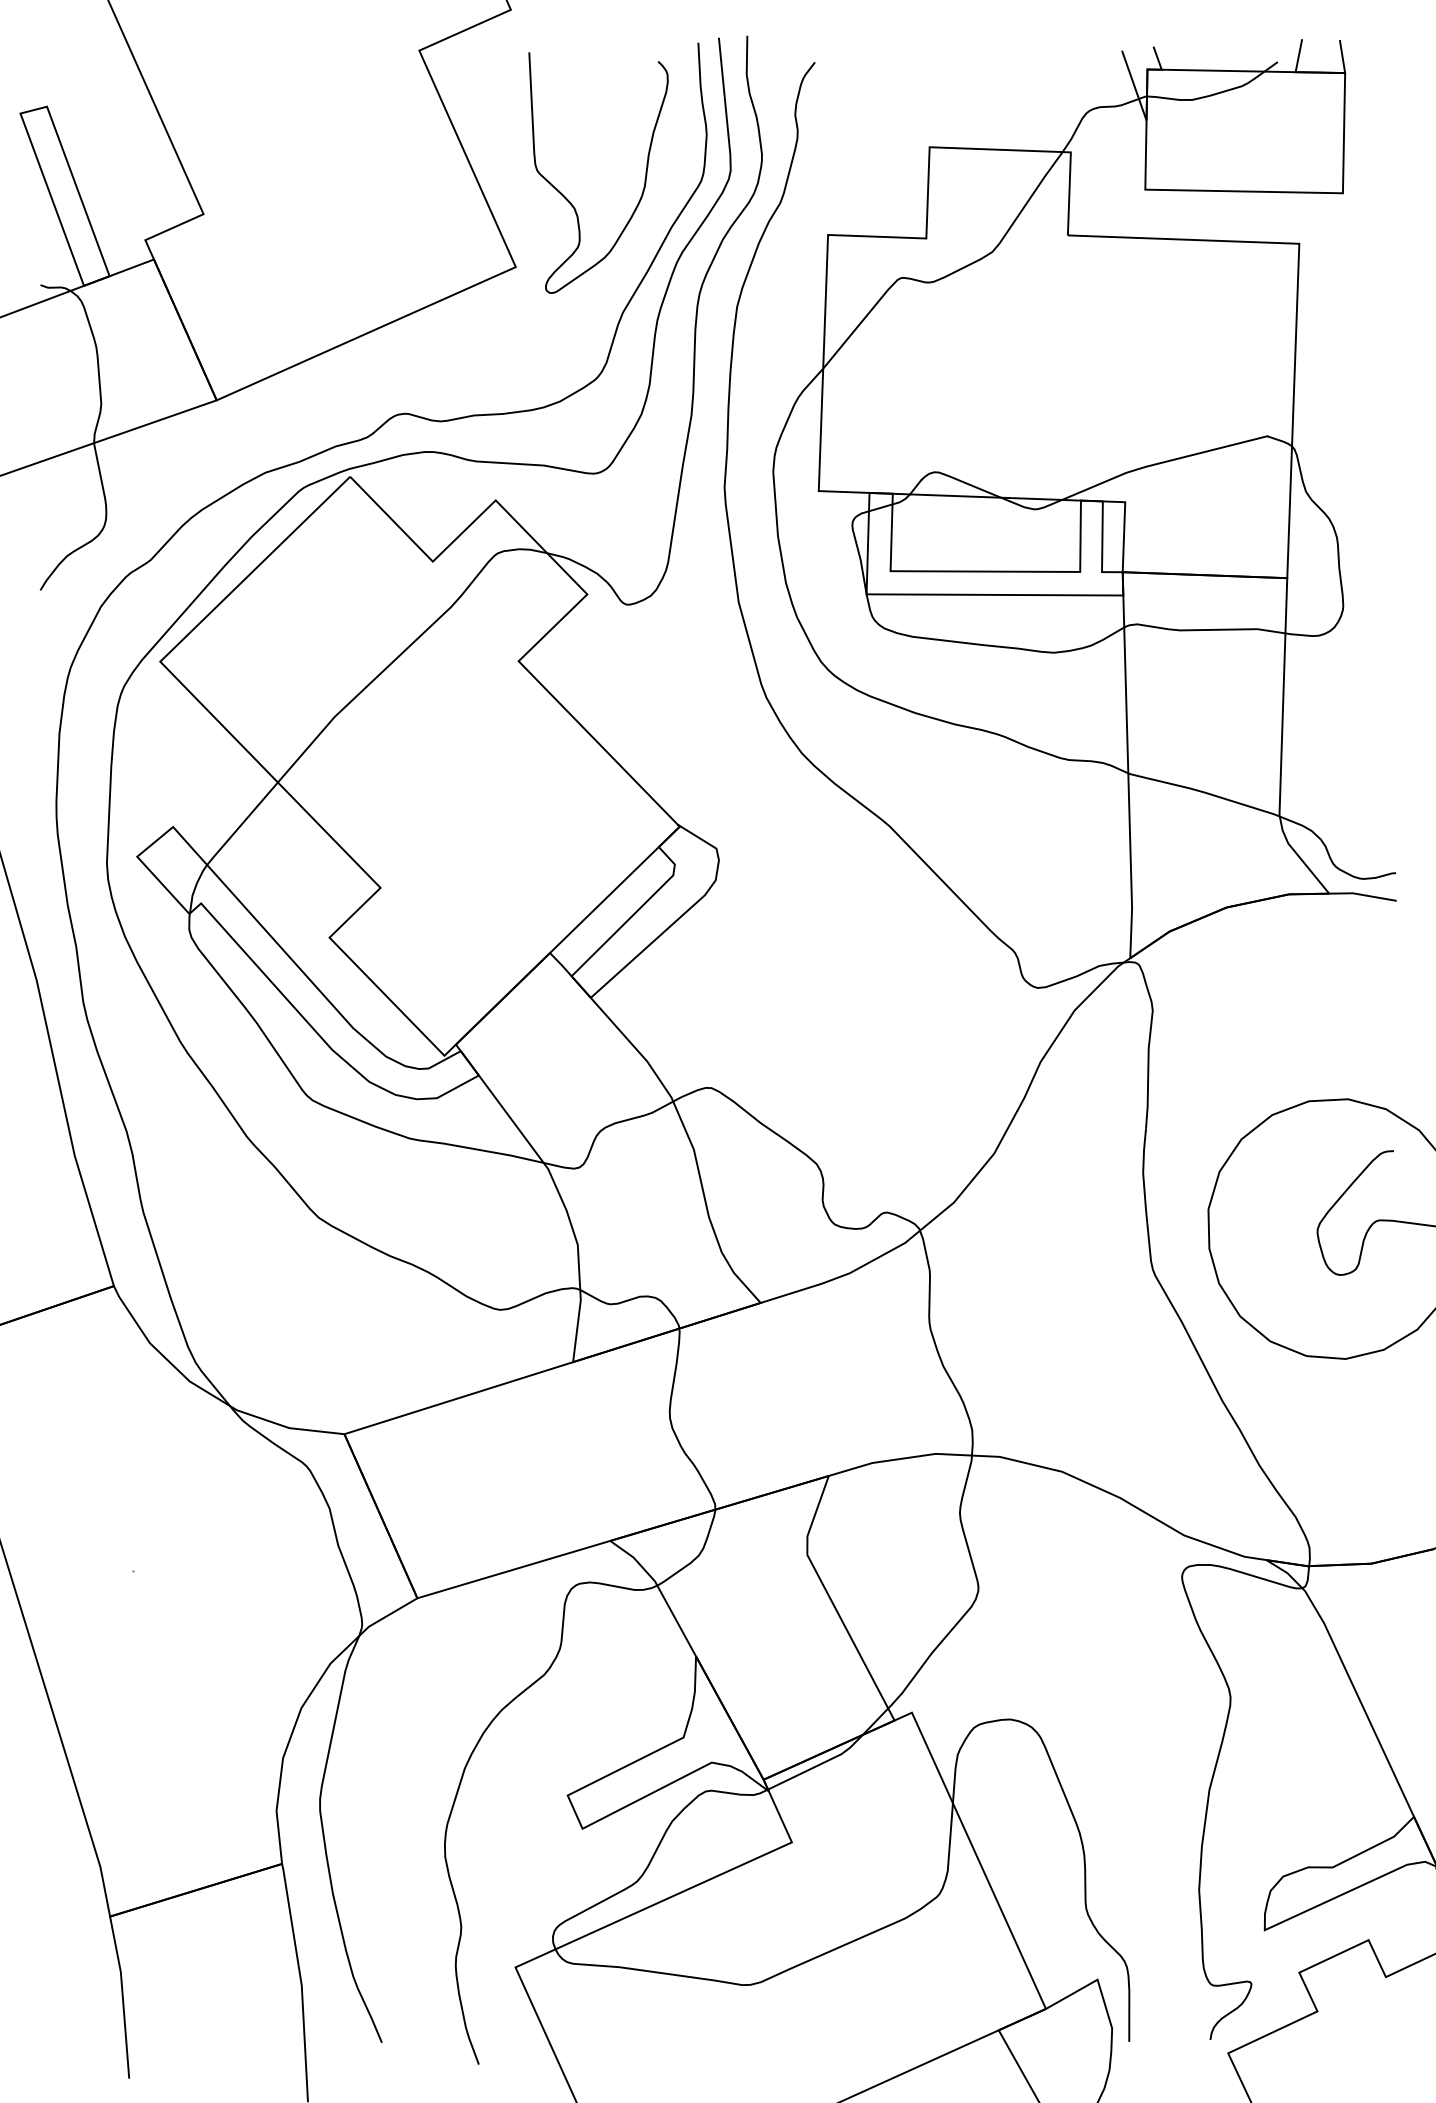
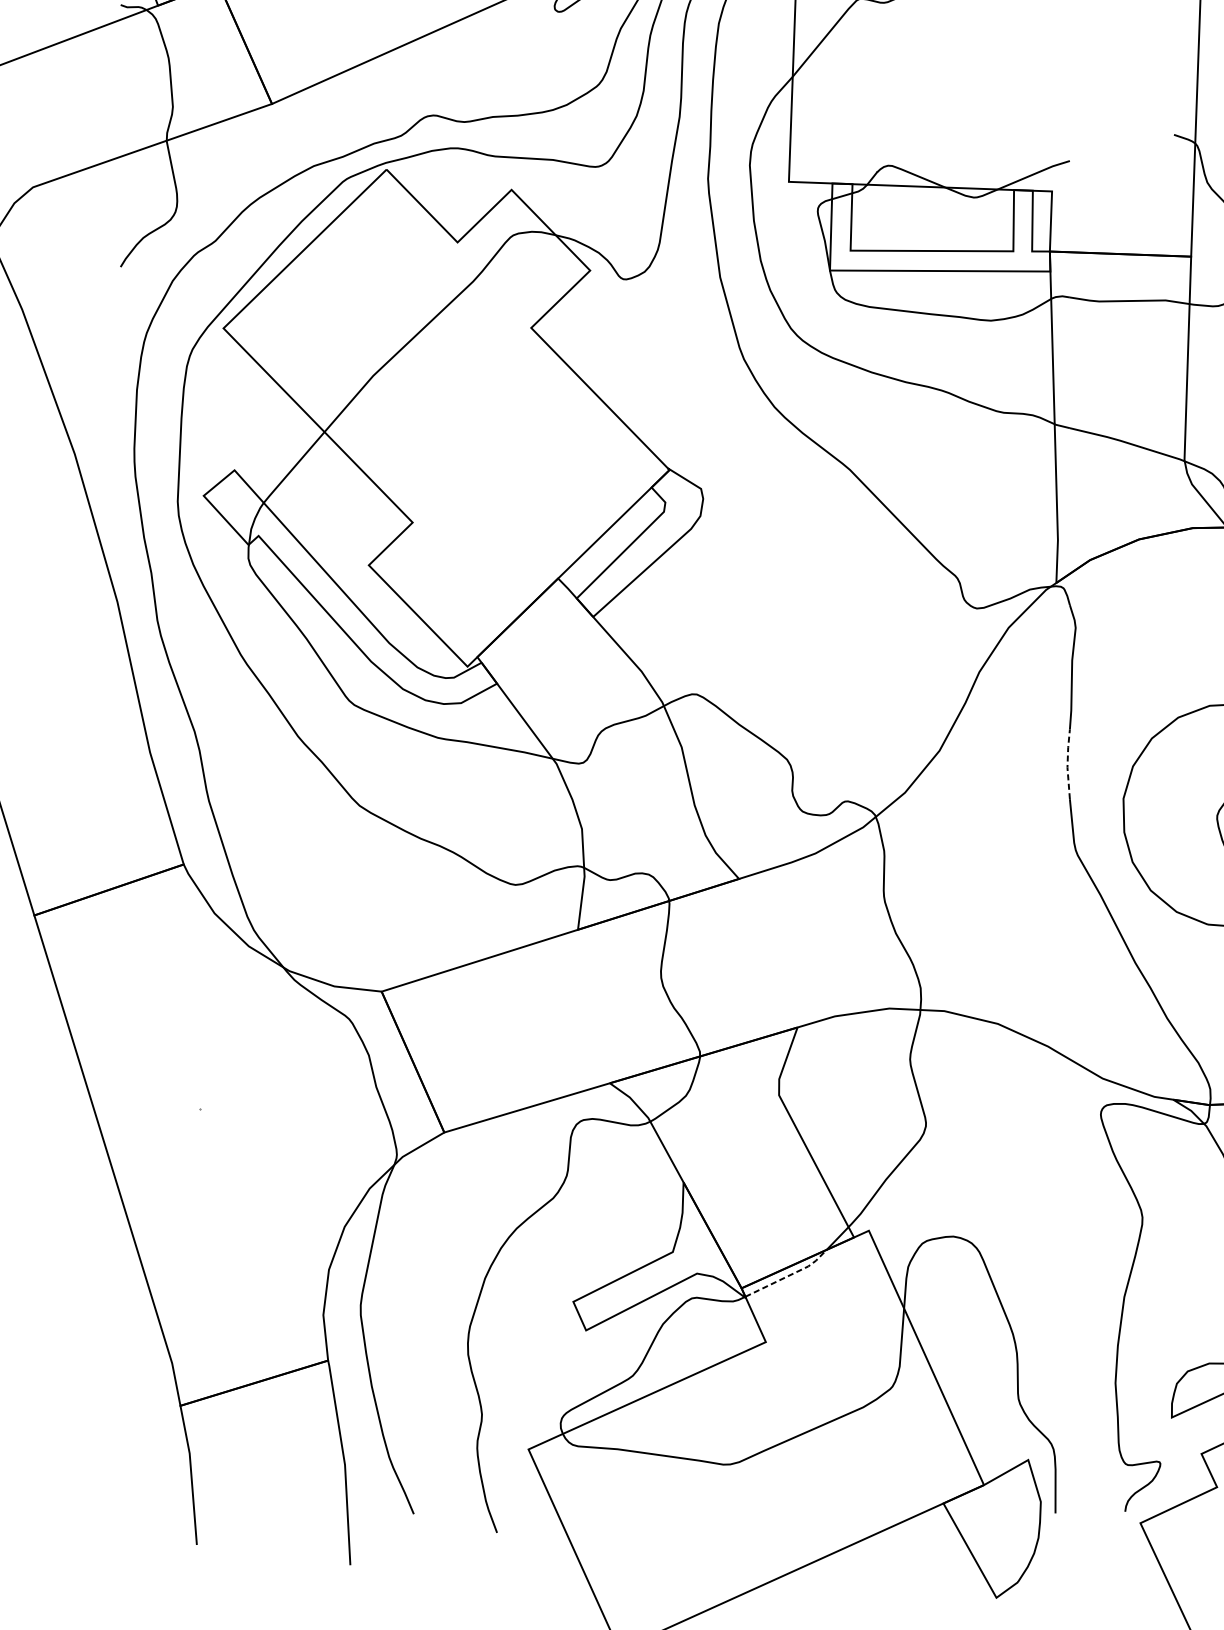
line: (1206, 451) -> (1121, 147), removed
line: (1143, 1168) -> (1067, 763), solid -> dashed
line: (819, 1765) -> (789, 1276), solid -> dashed

